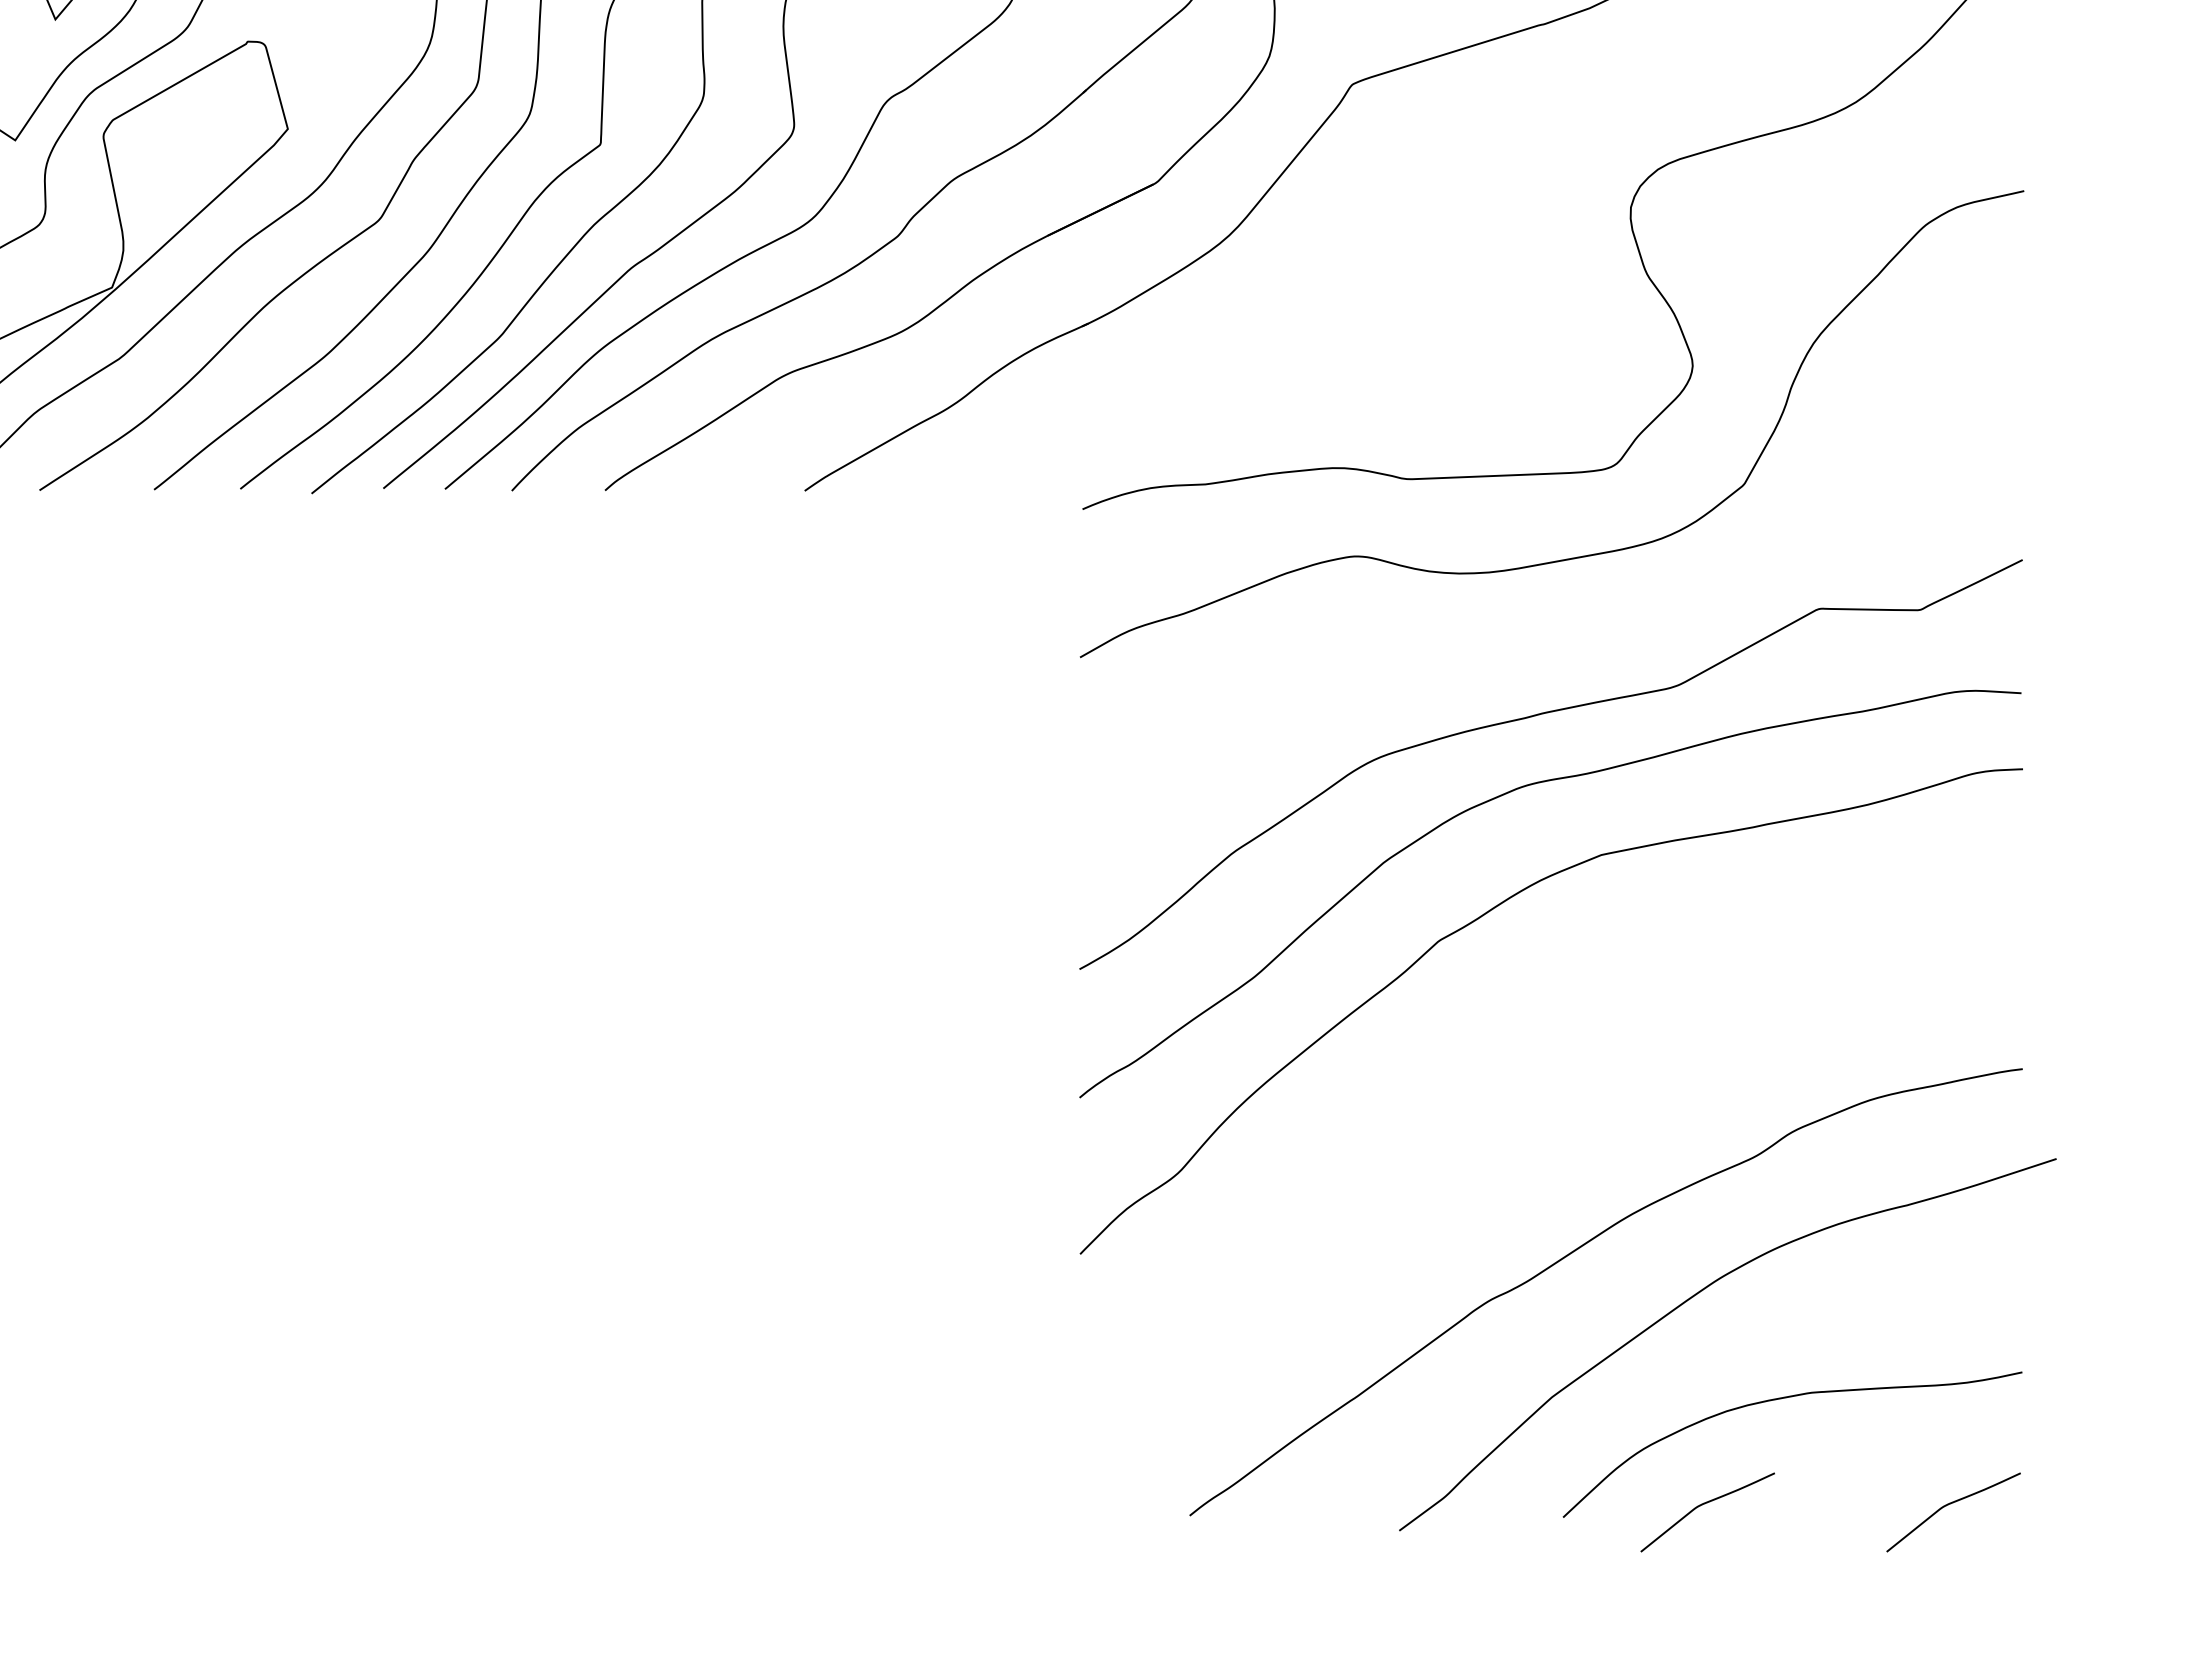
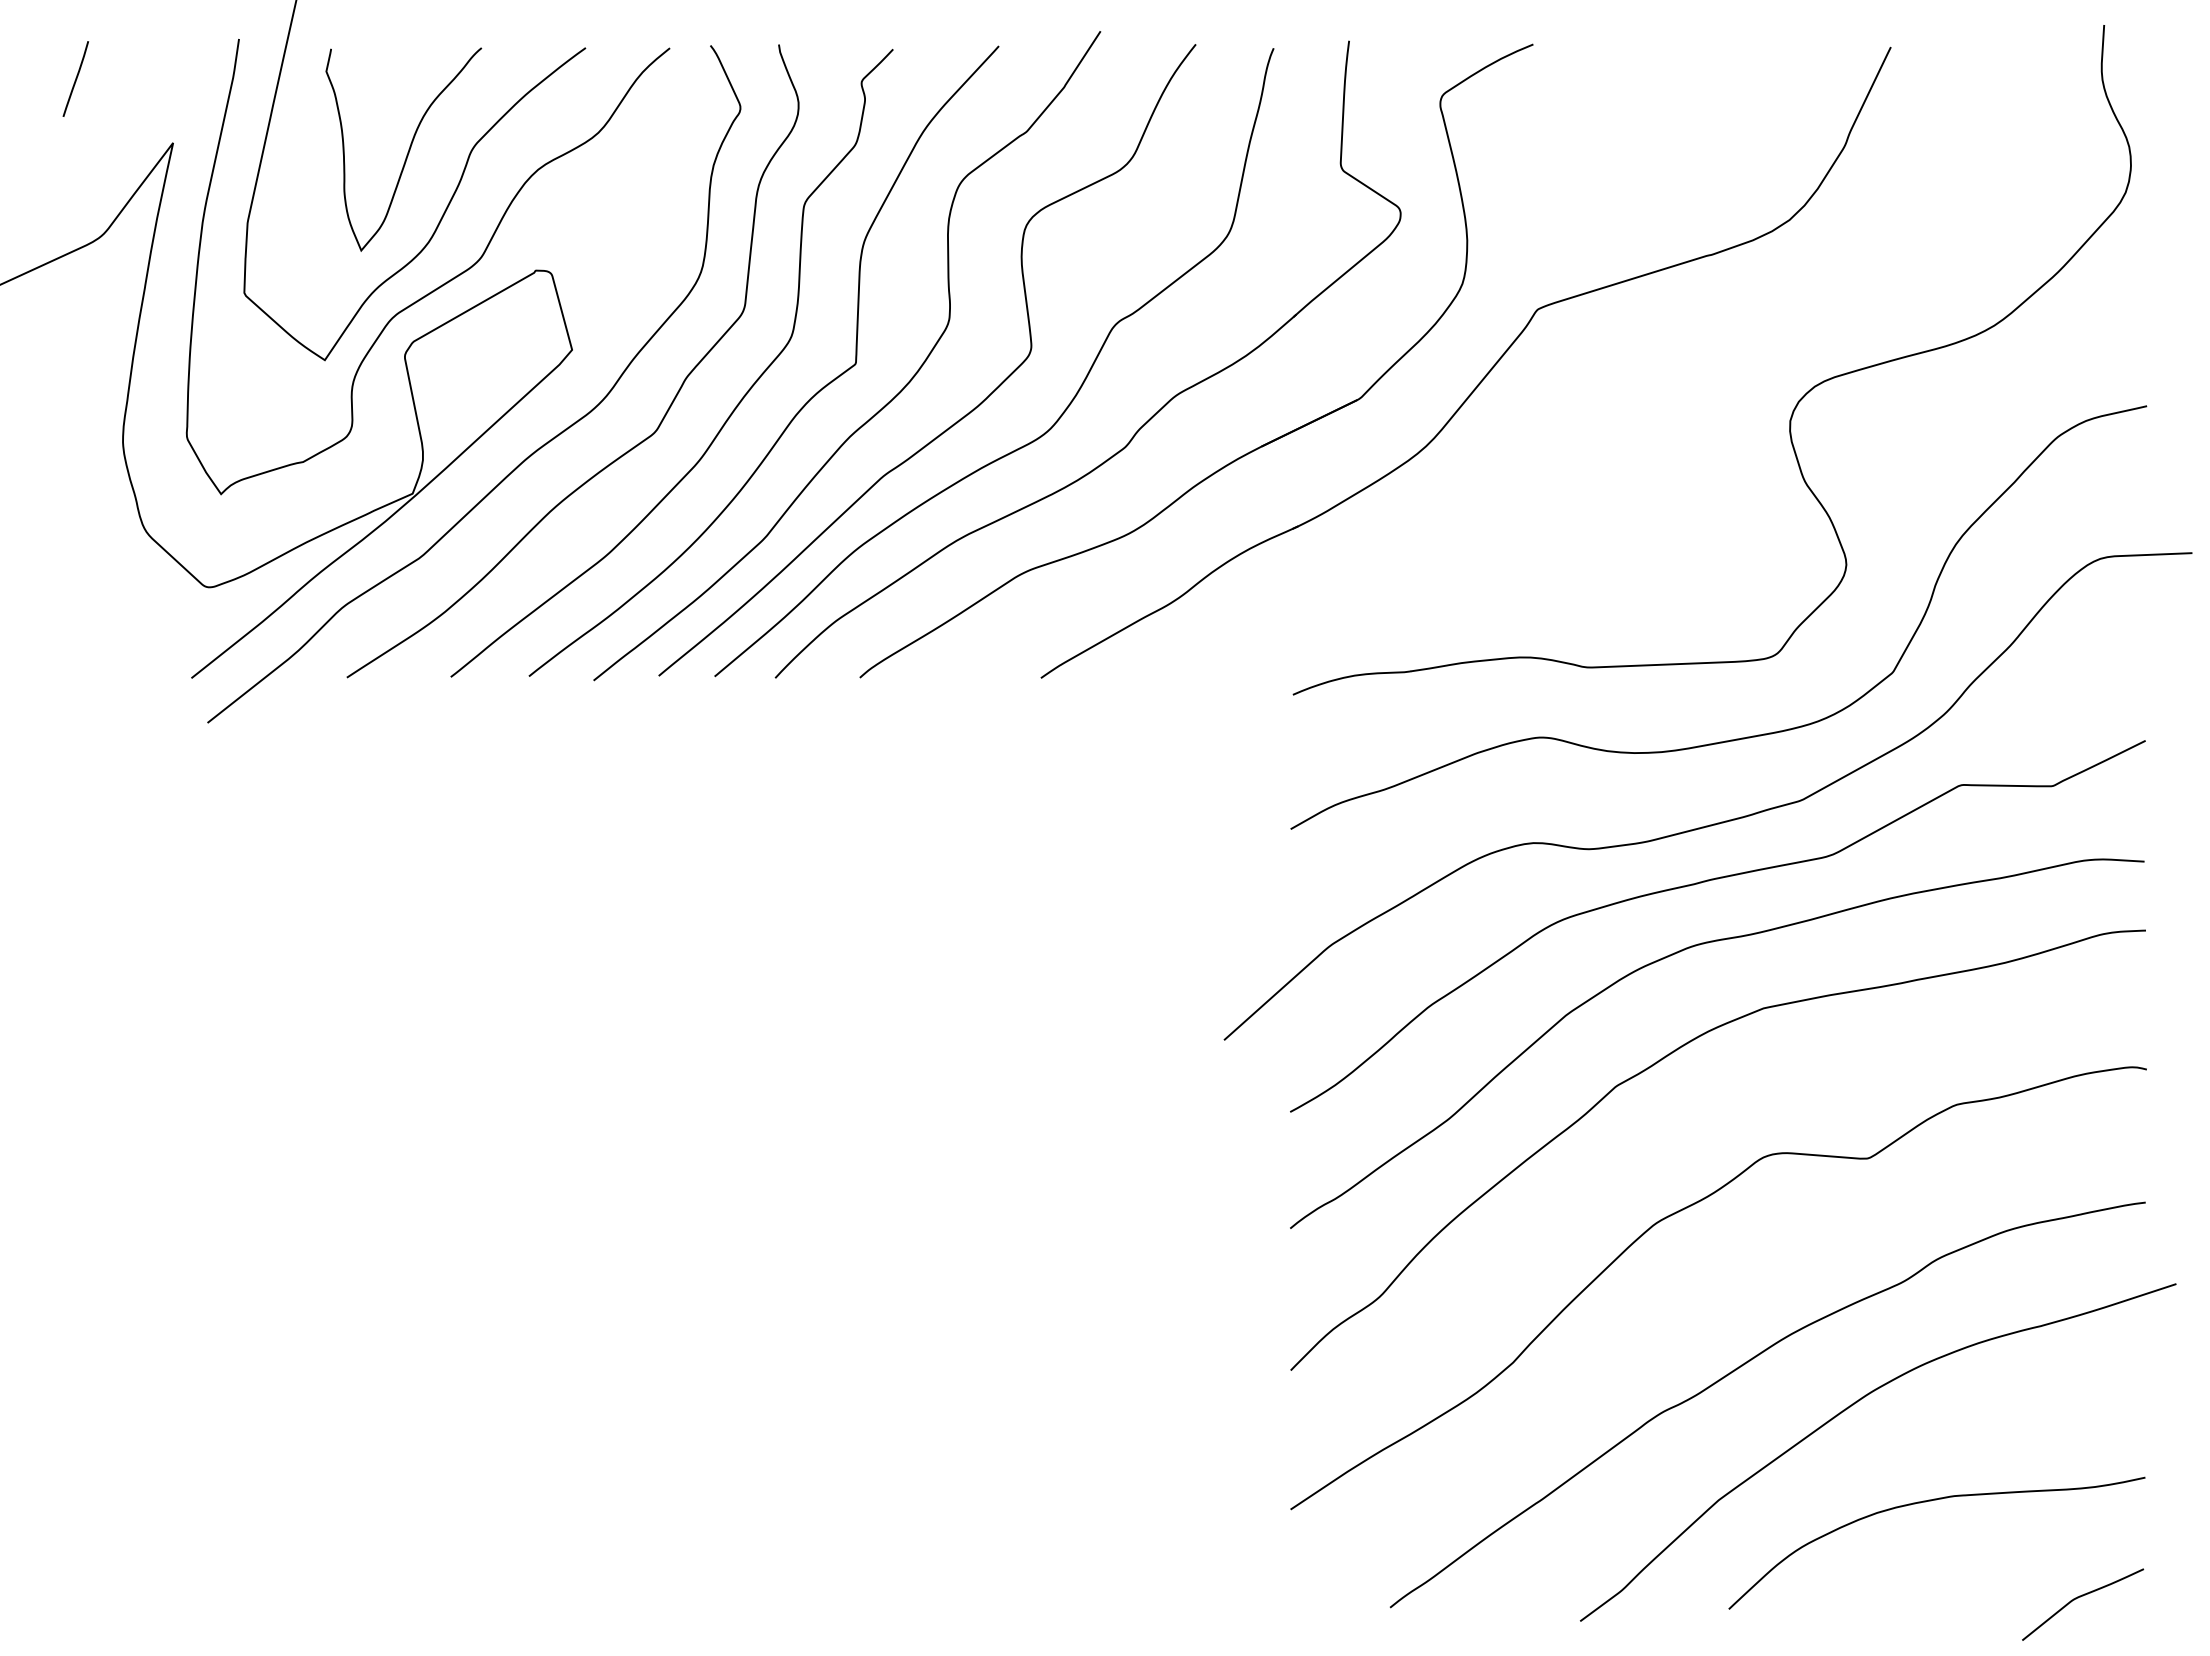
curve: (1546, 651) -> (1713, 823), added
curve: (1508, 1080) -> (1679, 1212), added
curve: (1704, 1504) -> (1857, 1597), removed

